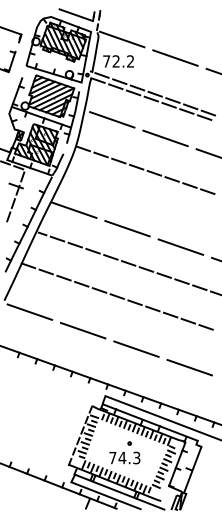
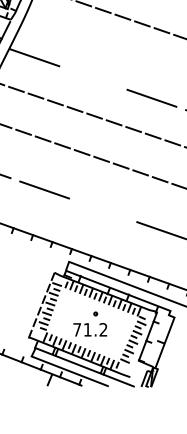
line: (127, 228) -> (93, 77), removed
line: (136, 348) -> (103, 209), removed
text: (129, 458) -> (95, 330), 74.3 -> 71.2

